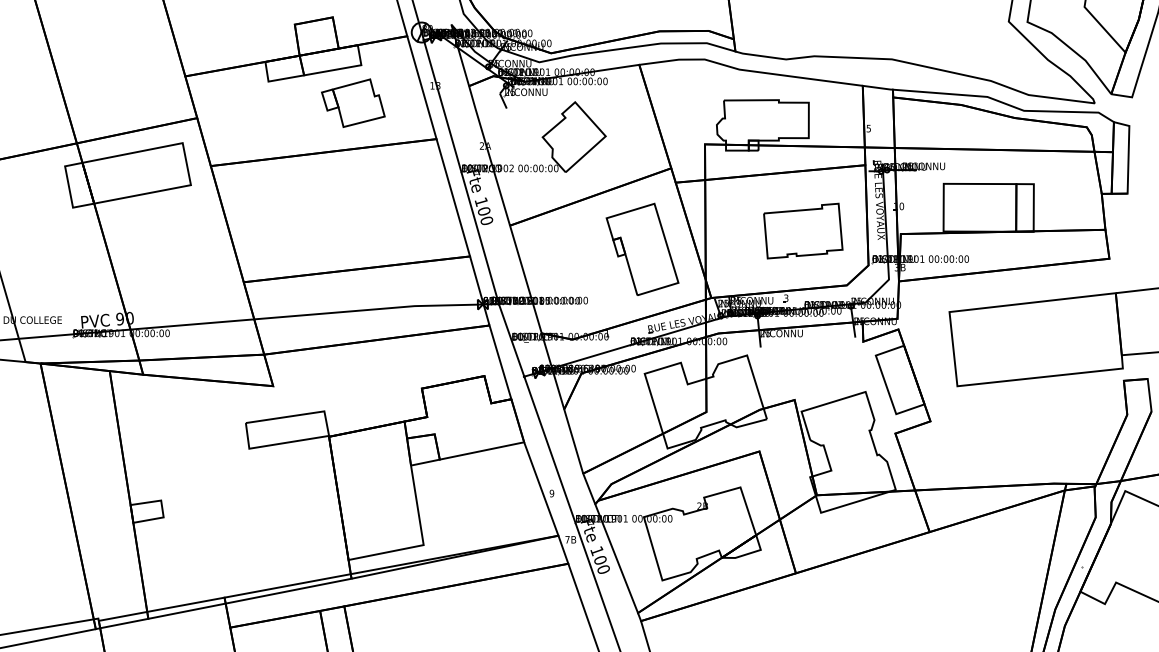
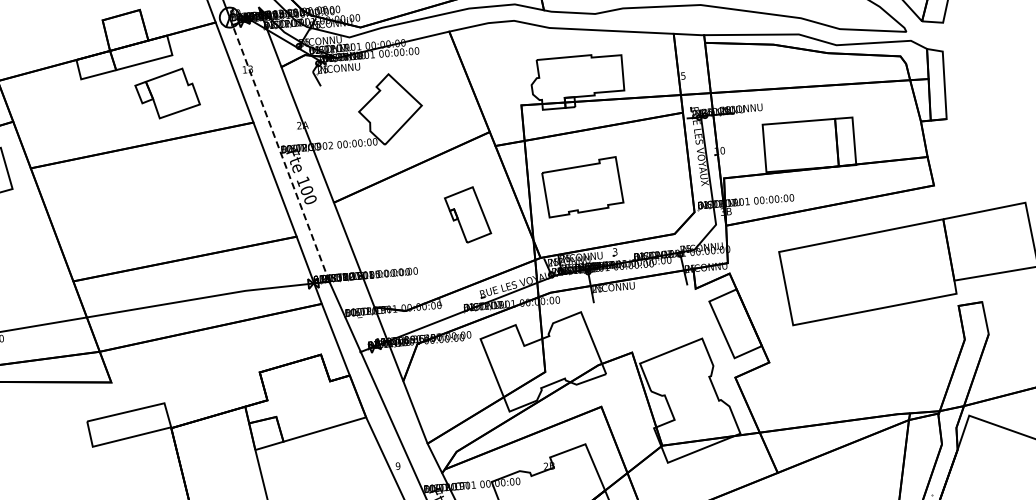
line: (461, 171) -> (281, 152), solid -> dashed
part: (803, 230) -> (582, 186), moved
part: (642, 248) -> (467, 214), size x0.6

